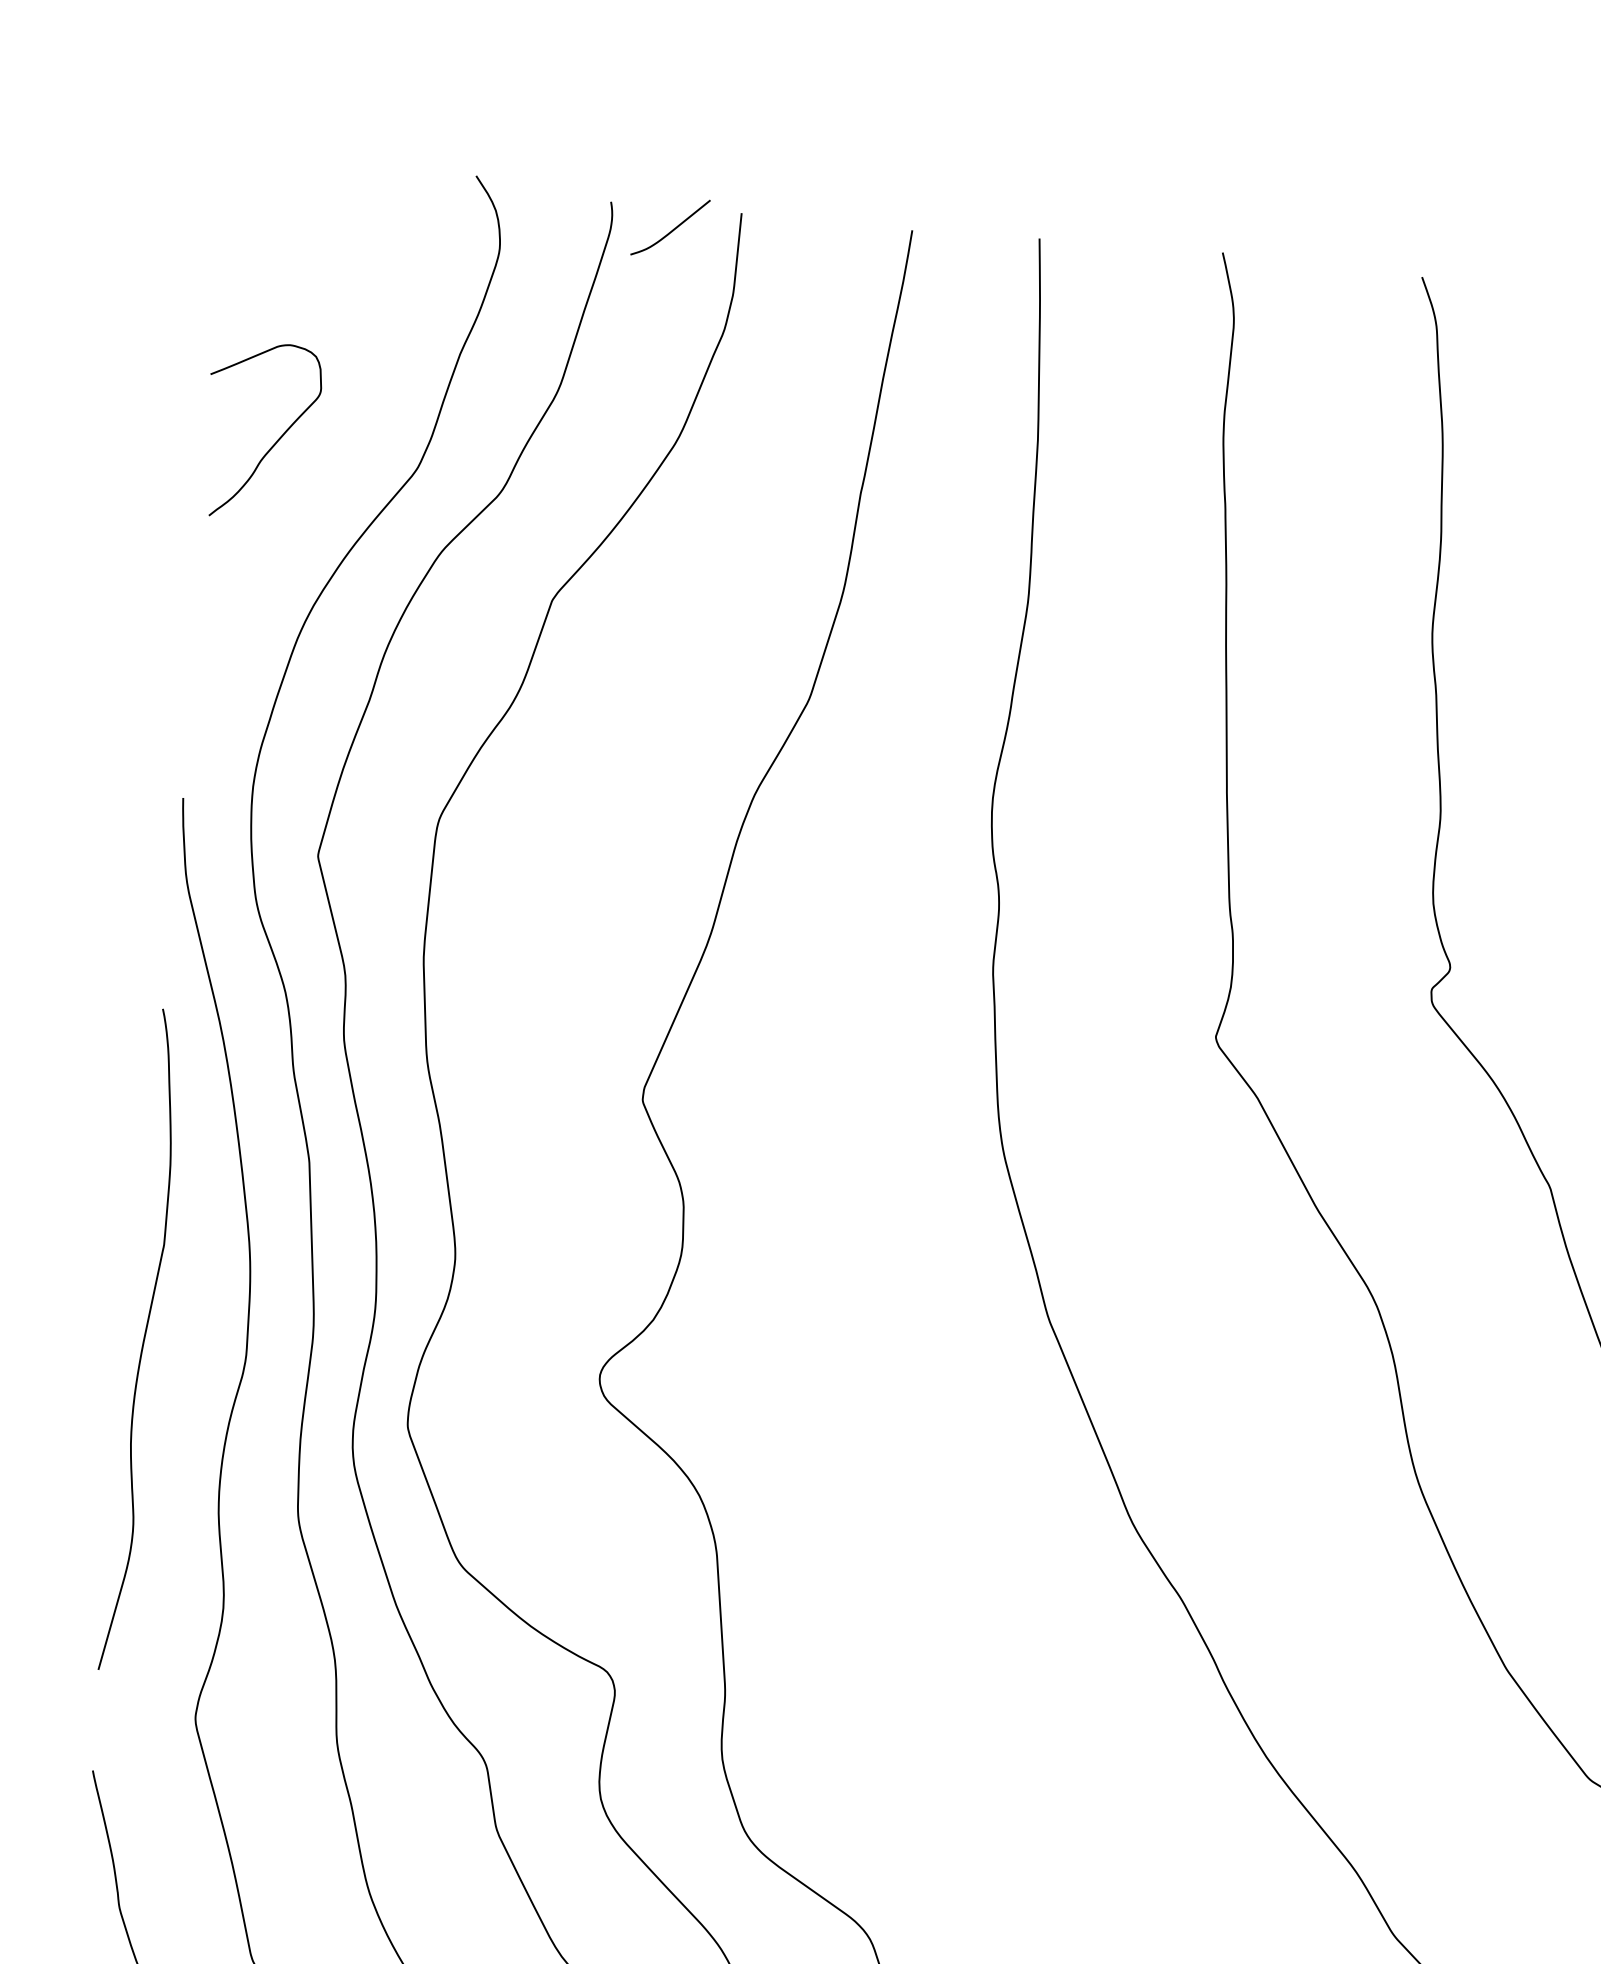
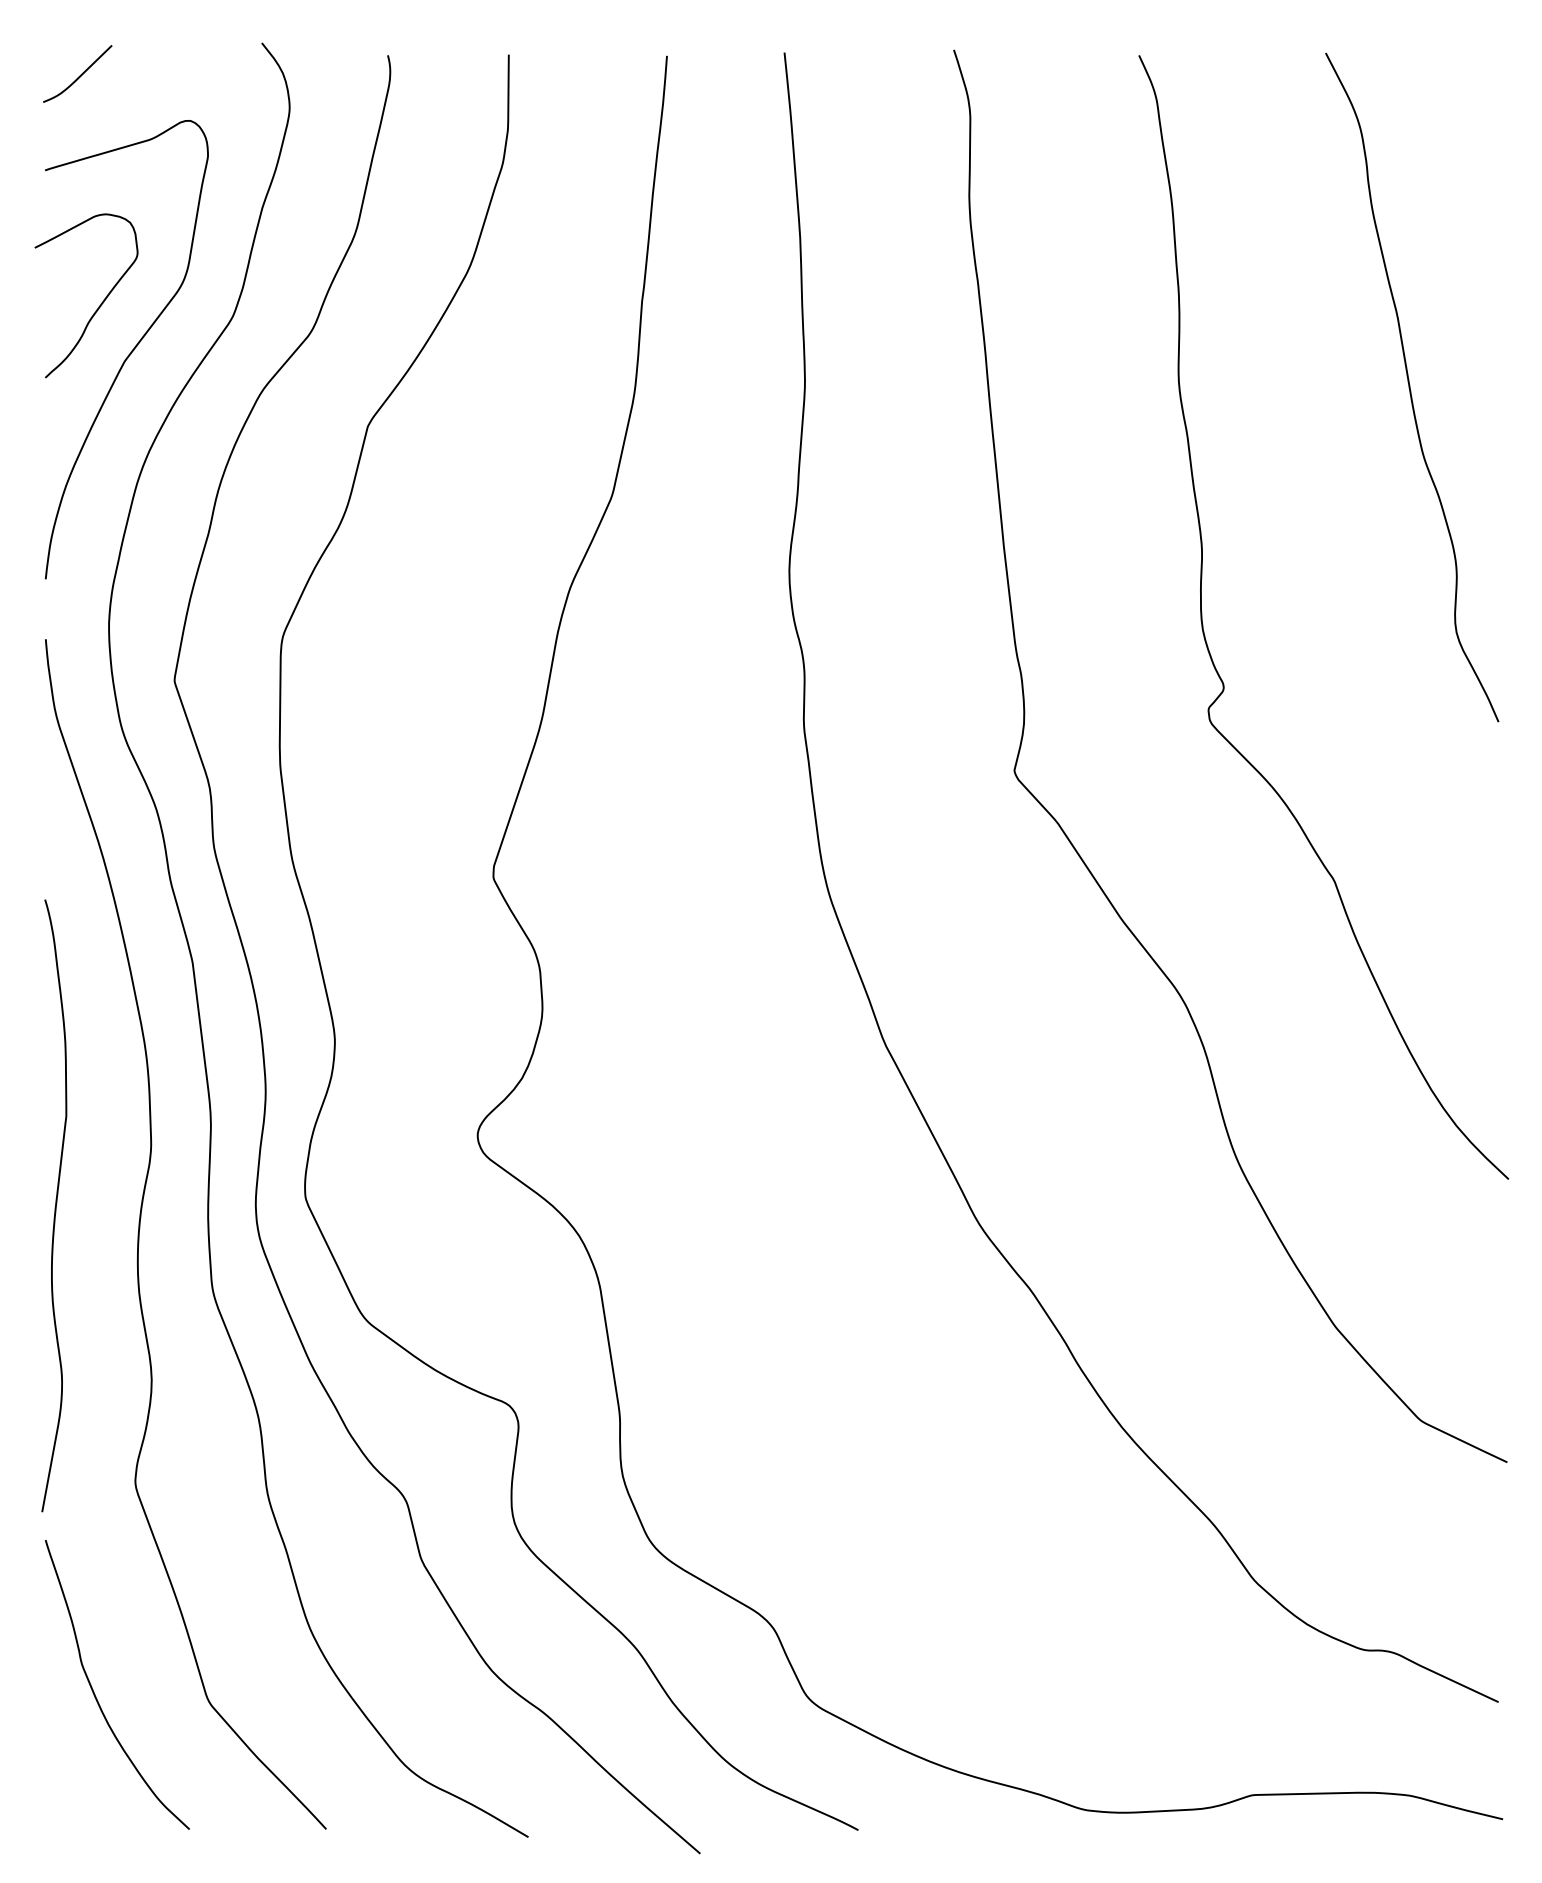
curve: (672, 229) -> (79, 75), moved
curve: (303, 496) -> (130, 352), added
curve: (143, 1340) -> (55, 1205), moved

